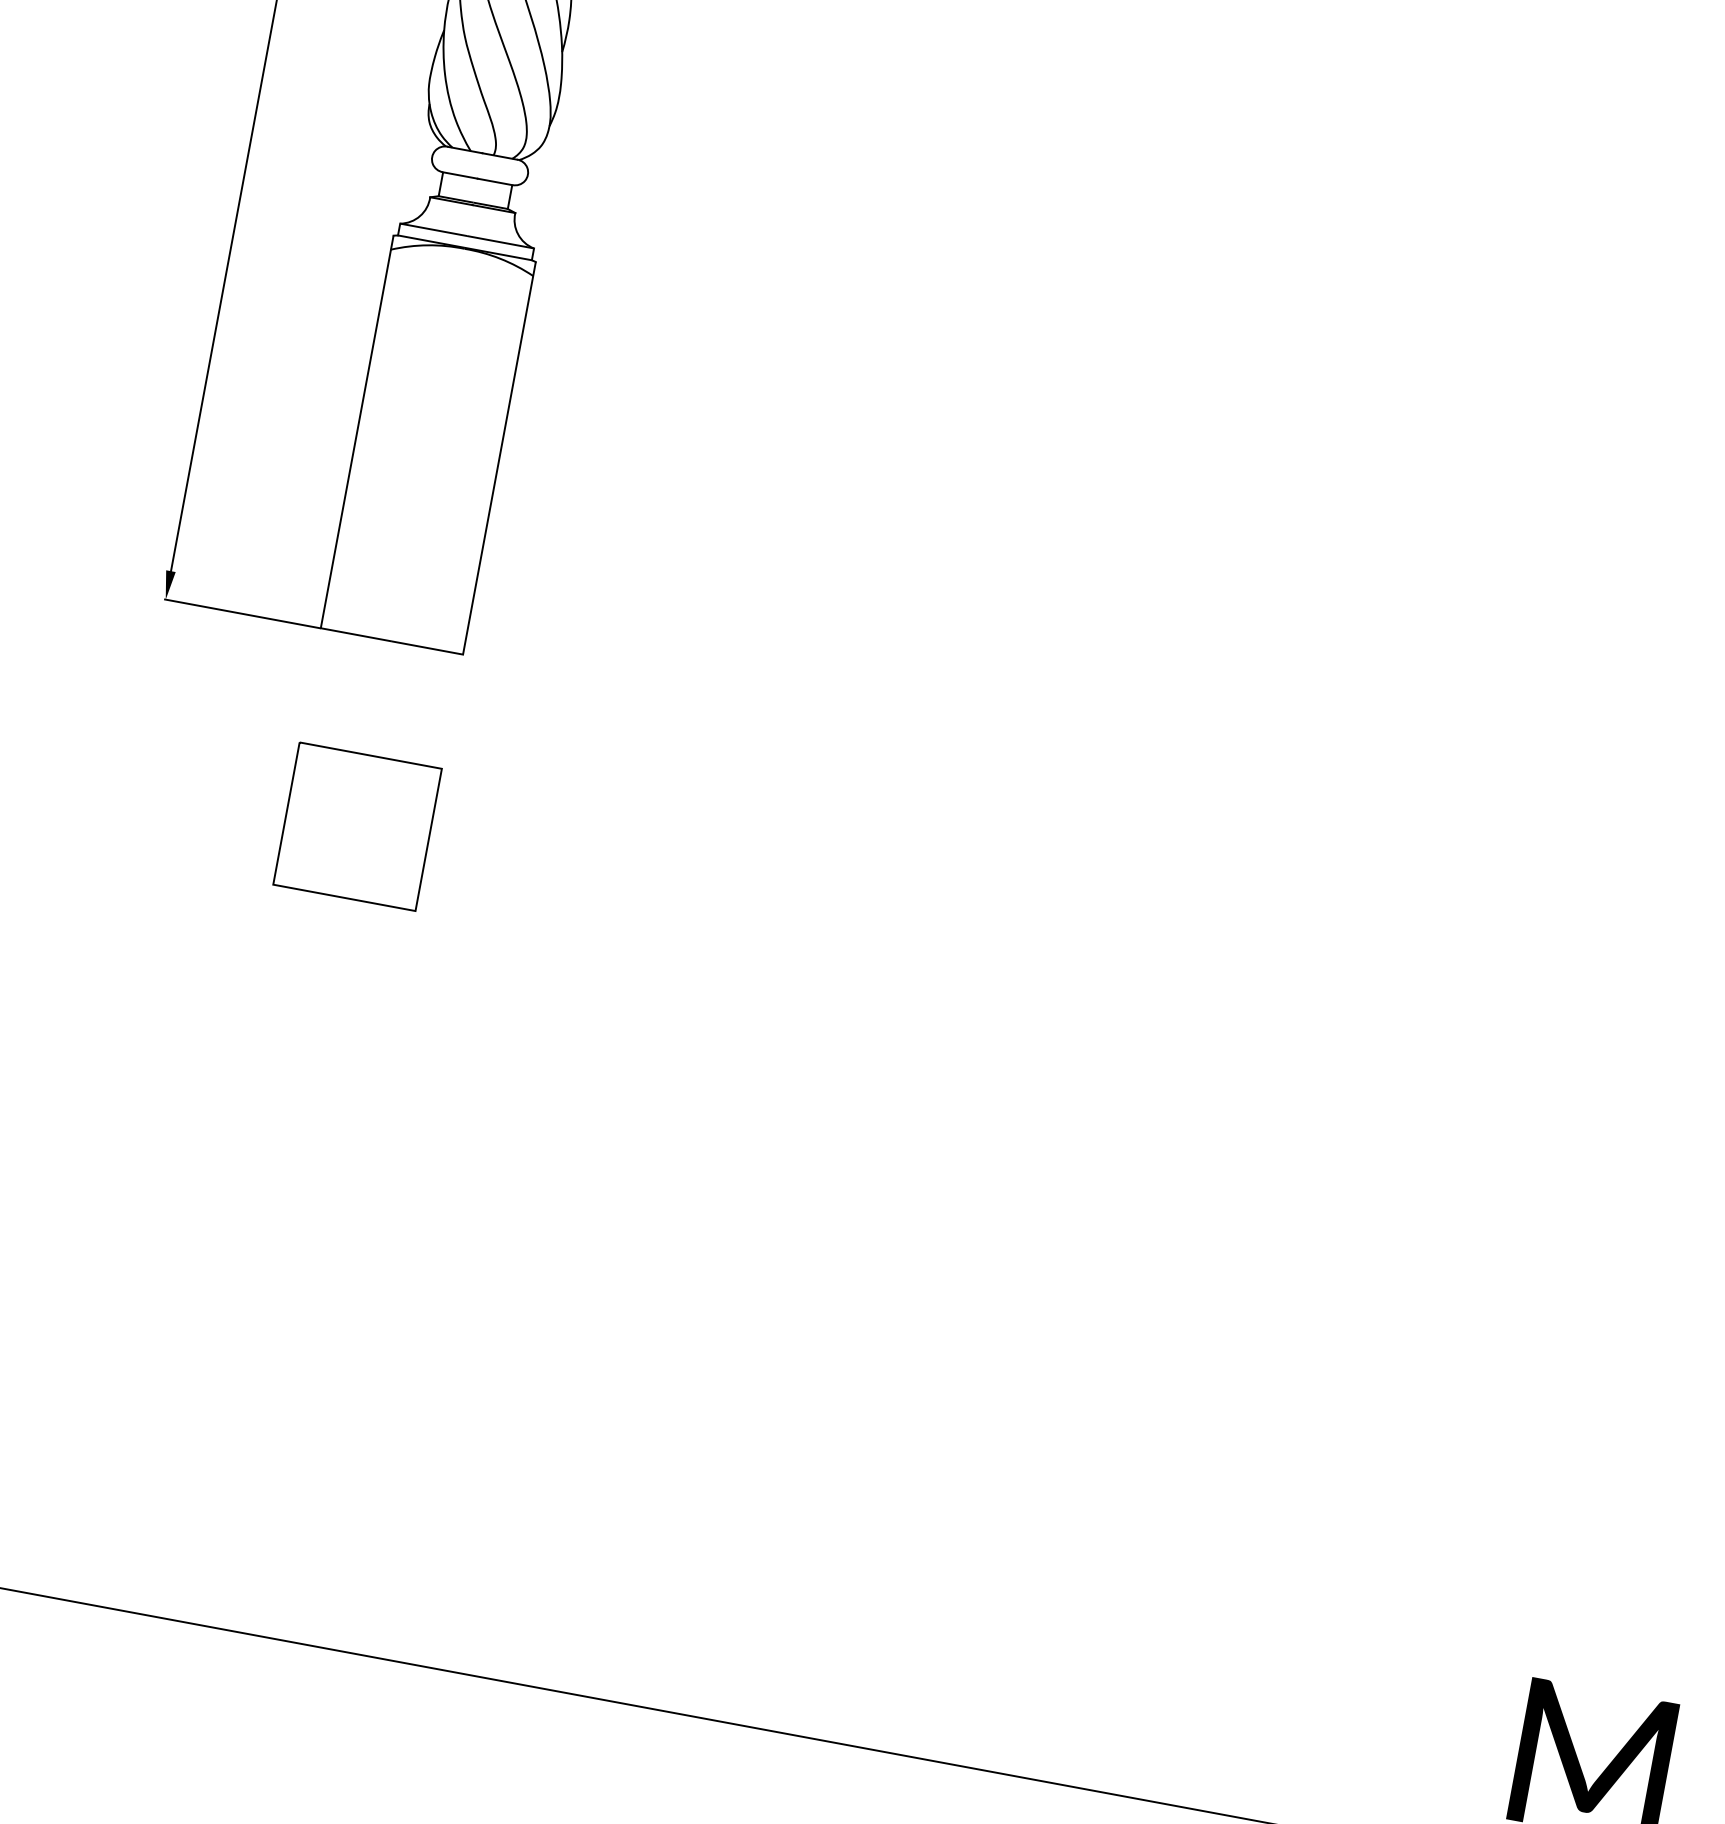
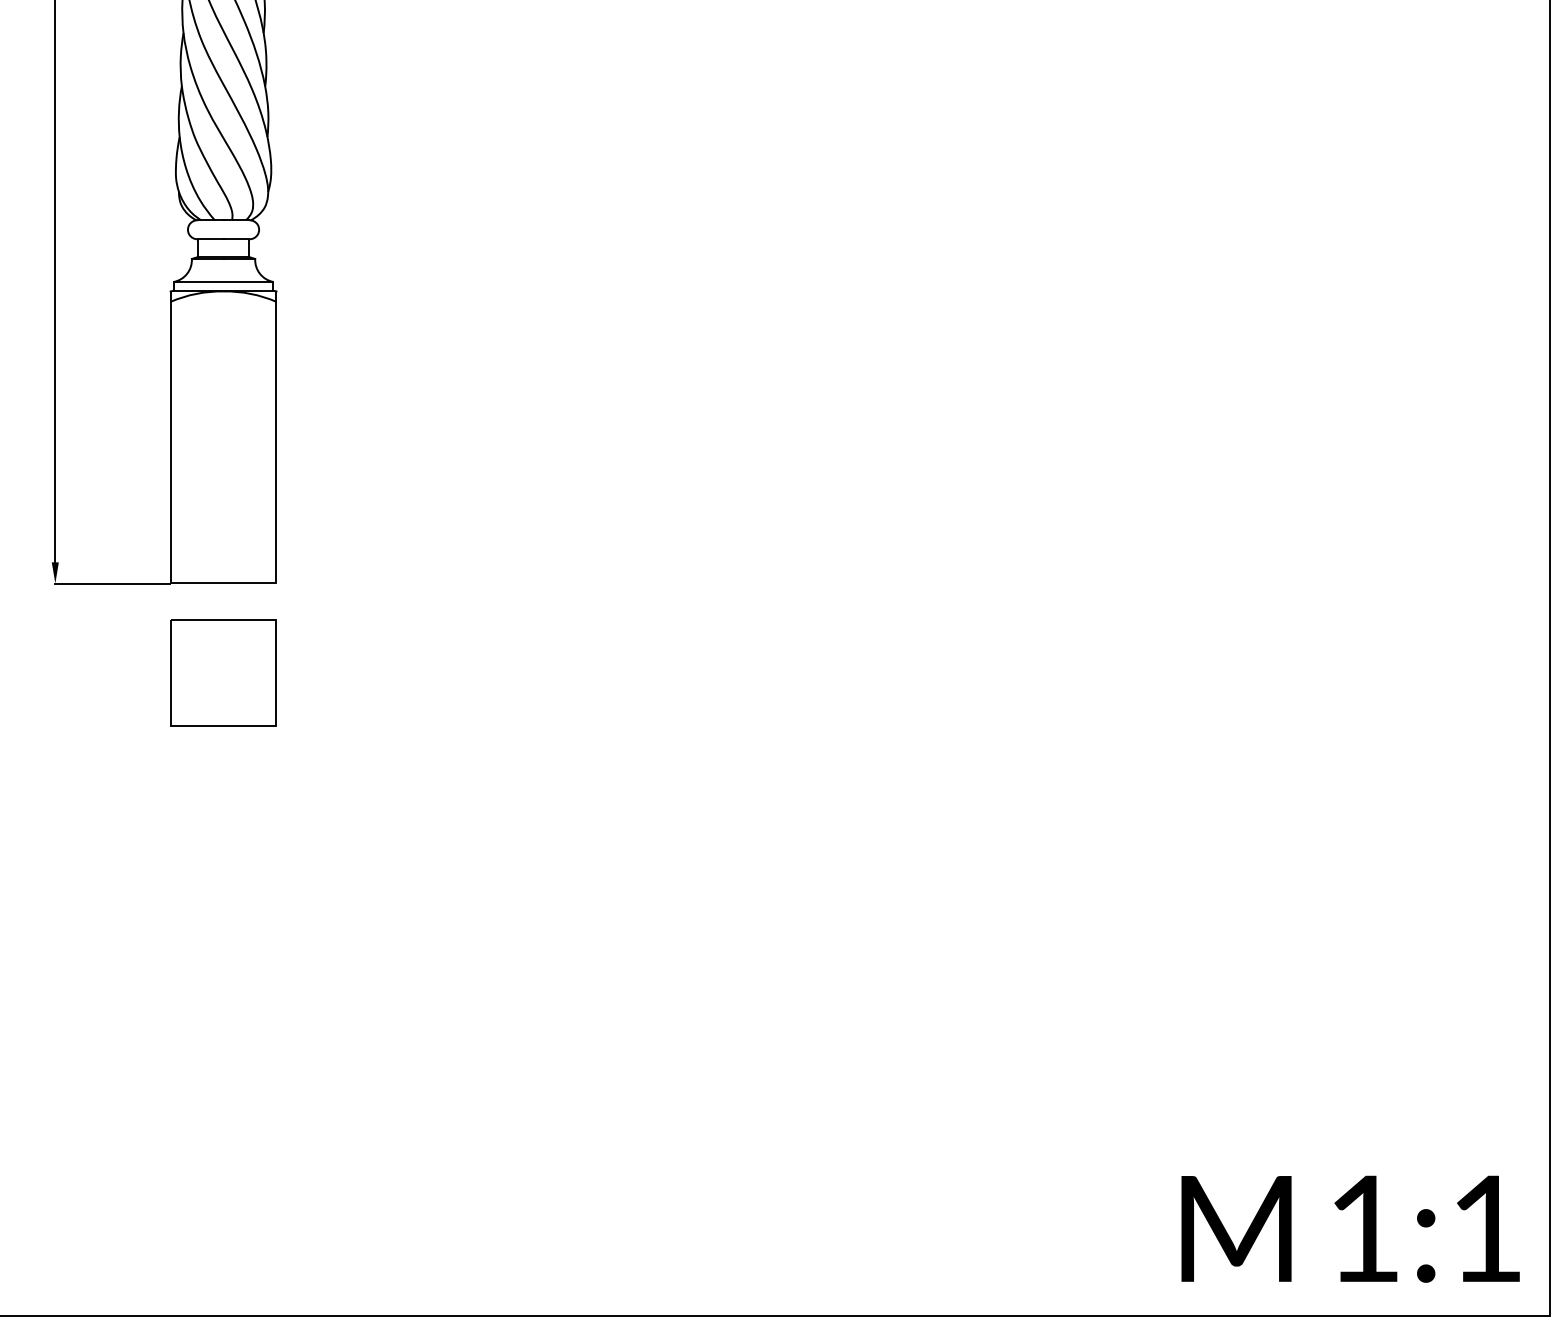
part: (357, 825) -> (223, 672), moved

